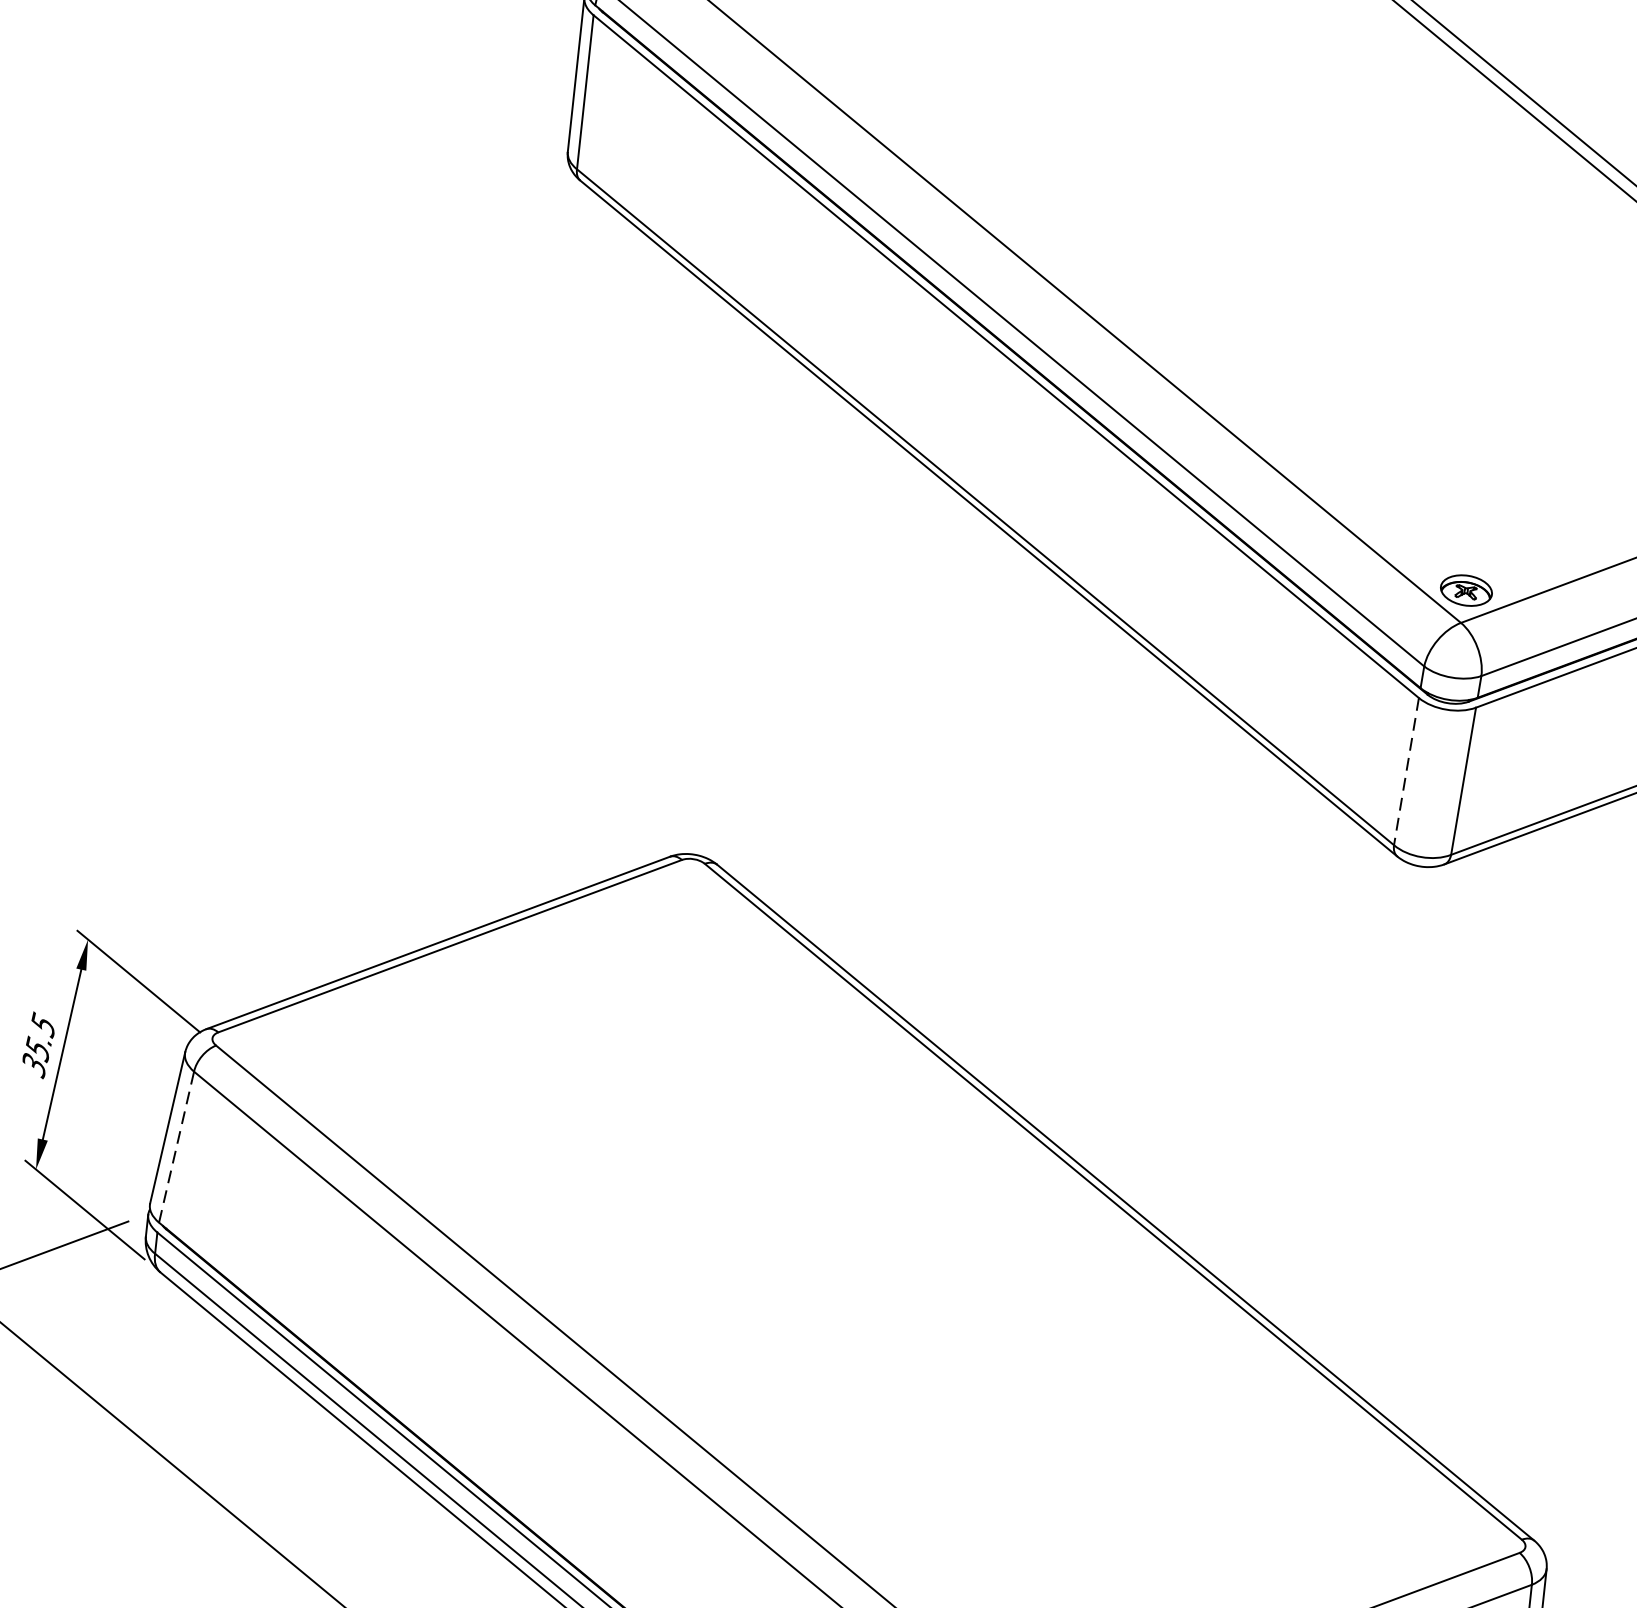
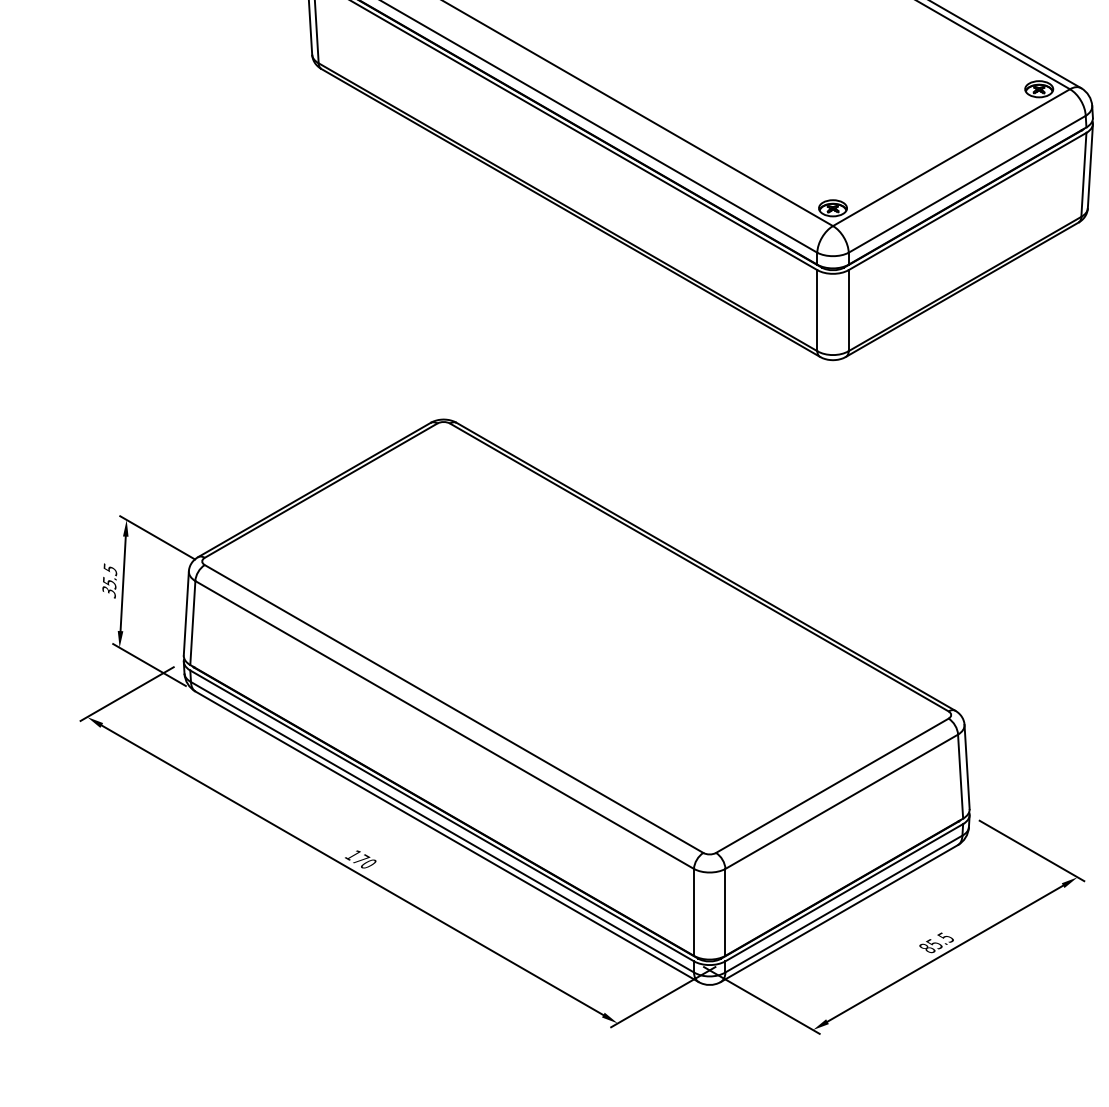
line: (1406, 771) -> (817, 310), dashed -> solid
line: (176, 1146) -> (192, 622), dashed -> solid

